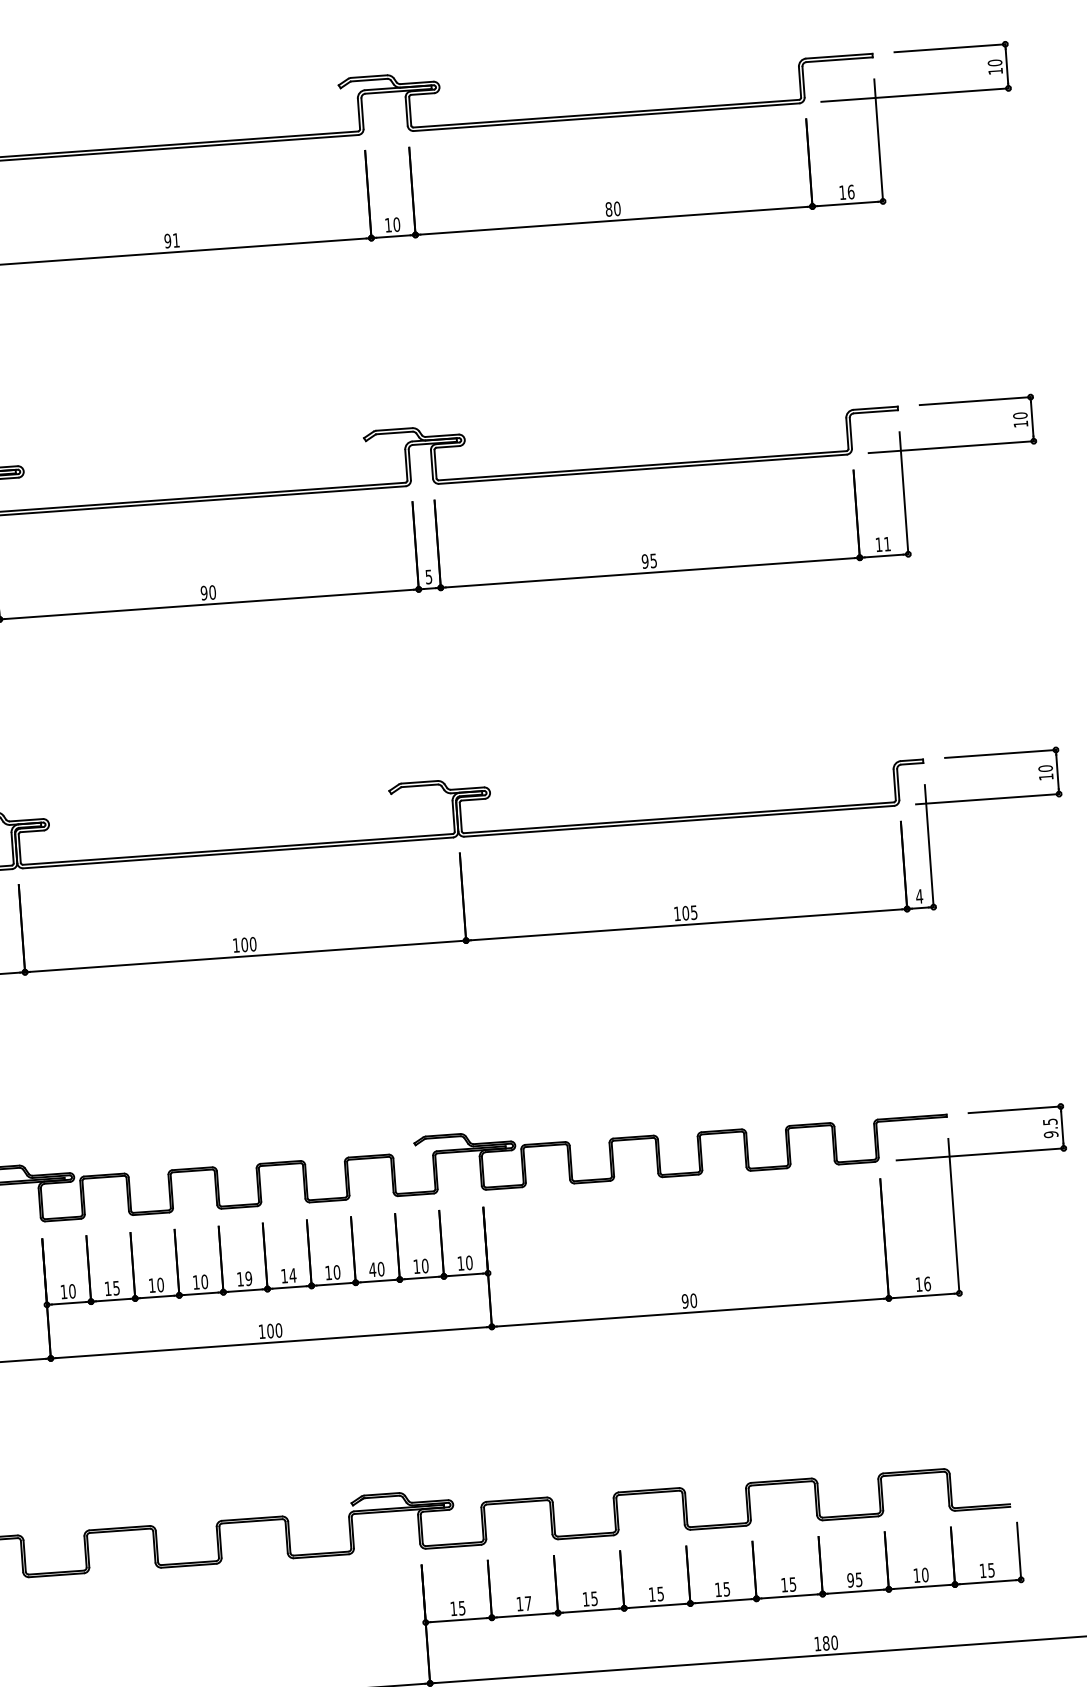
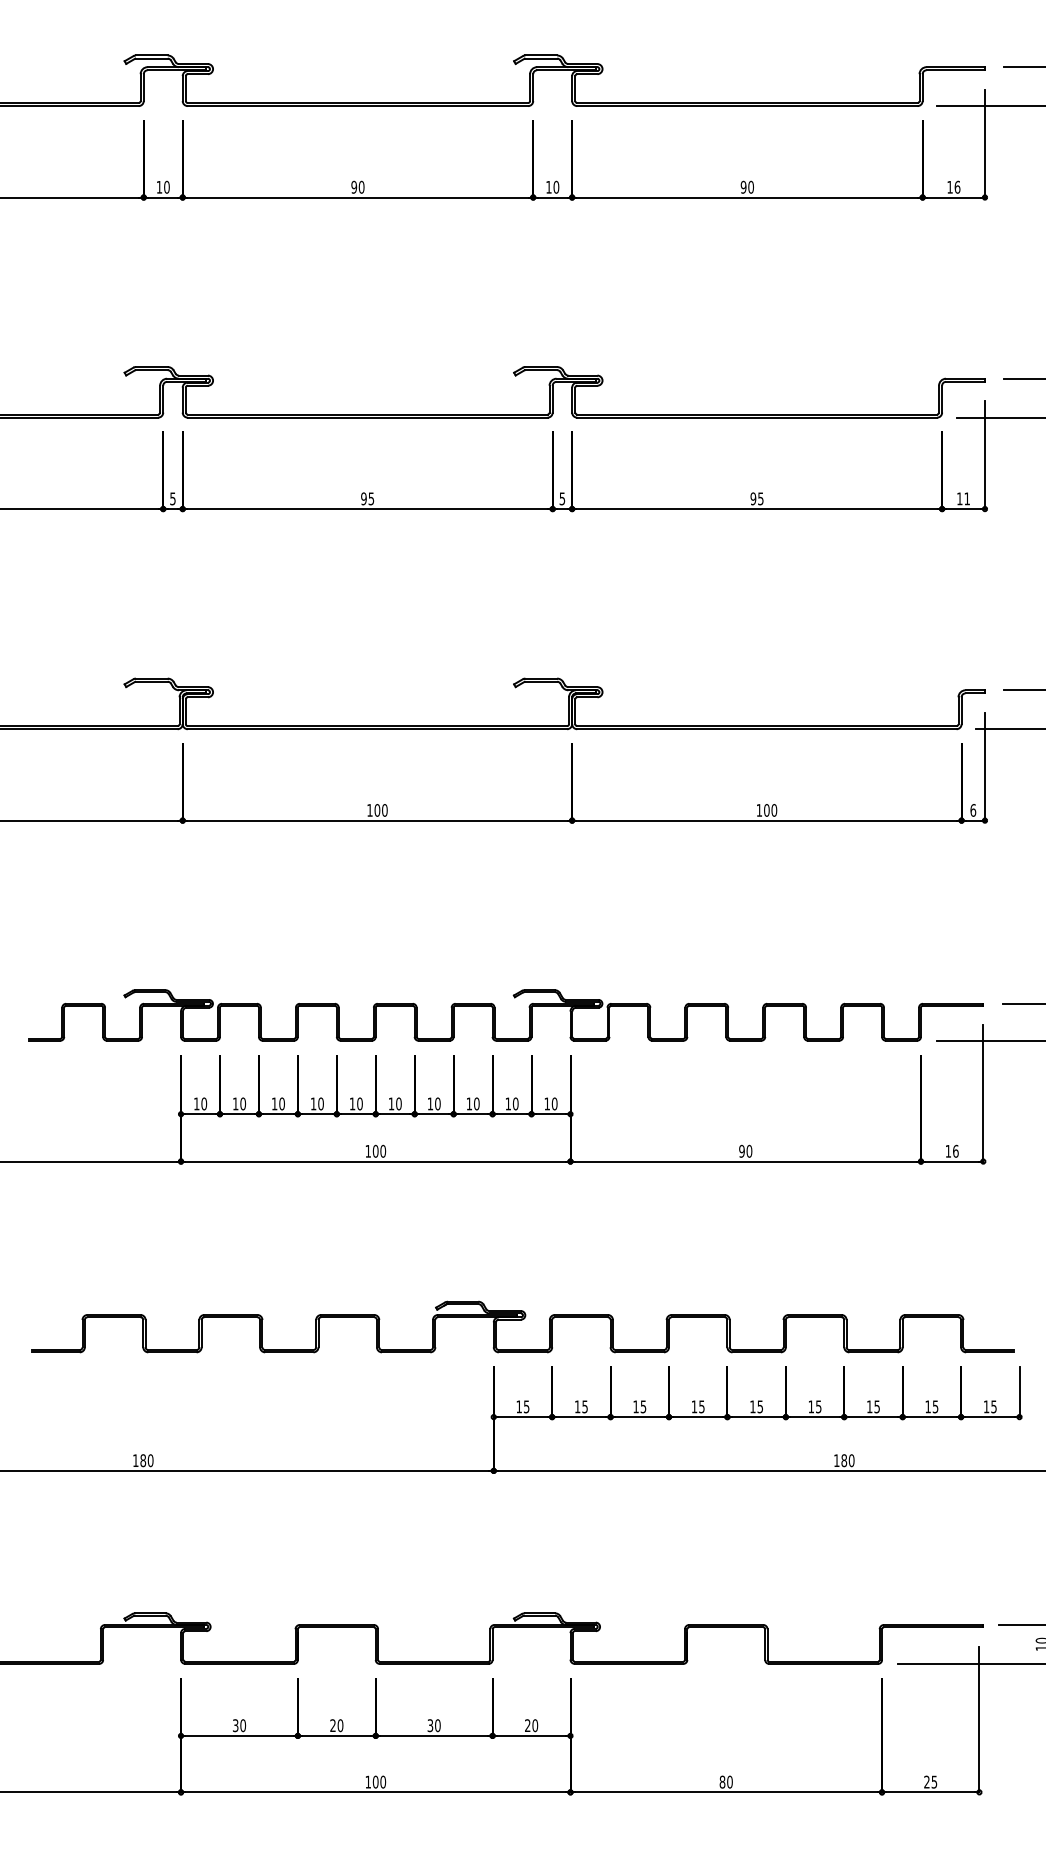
text: (608, 209) -> (743, 187), 80 -> 90
text: (176, 239) -> (361, 186), 91 -> 90
text: (212, 592) -> (371, 498), 90 -> 95
text: (919, 896) -> (973, 810), 4 -> 6
text: (694, 912) -> (774, 810), 105 -> 100
text: (372, 1269) -> (469, 1103), 40 -> 10
text: (292, 1275) -> (398, 1103), 14 -> 10
text: (248, 1279) -> (359, 1104), 19 -> 10
text: (116, 1287) -> (243, 1103), 15 -> 10
text: (925, 1574) -> (935, 1406), 10 -> 15
text: (850, 1579) -> (869, 1406), 95 -> 15
text: (527, 1603) -> (584, 1406), 17 -> 15

